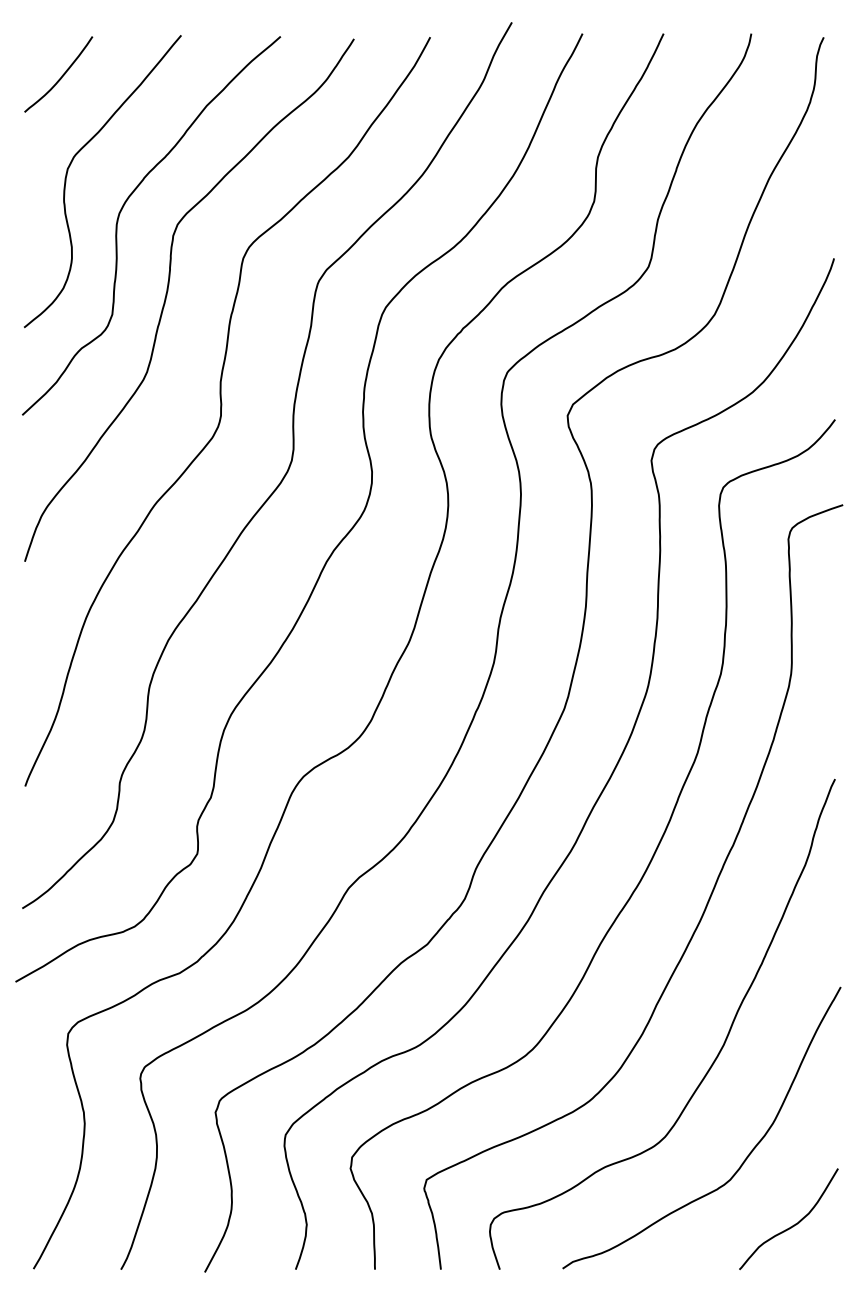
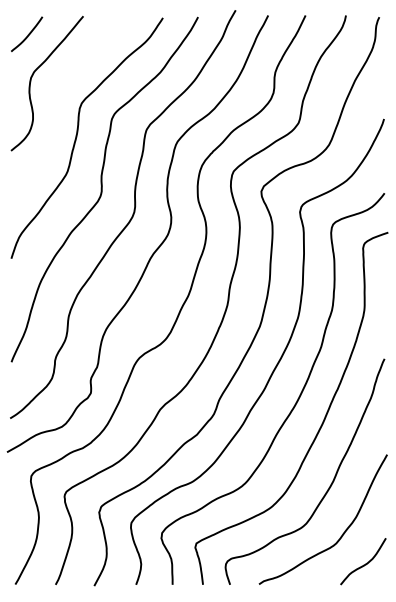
curve: (122, 211) -> (56, 97), removed

